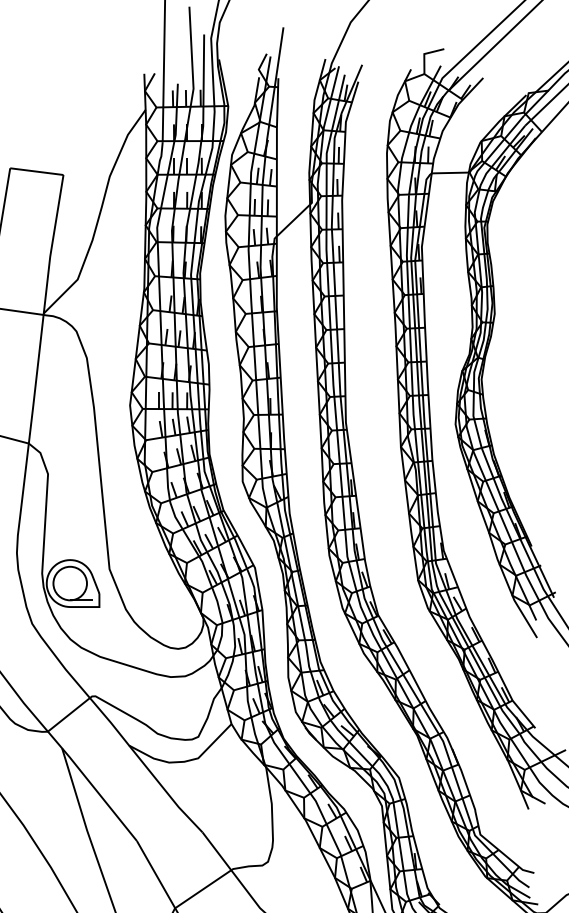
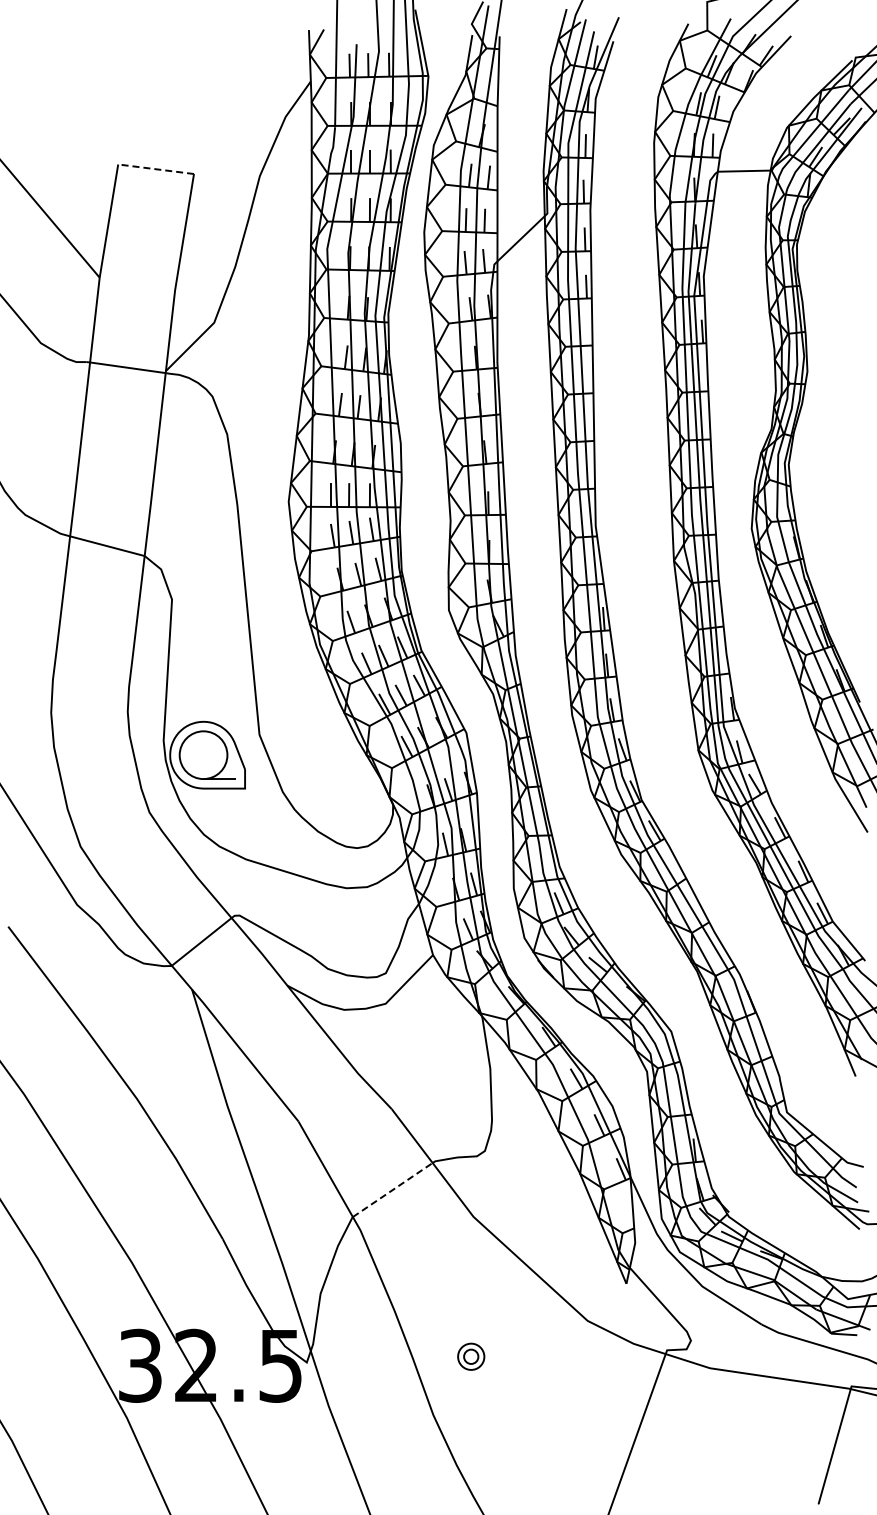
line: (36, 171) -> (155, 169), solid -> dashed
line: (203, 888) -> (393, 1189), solid -> dashed

